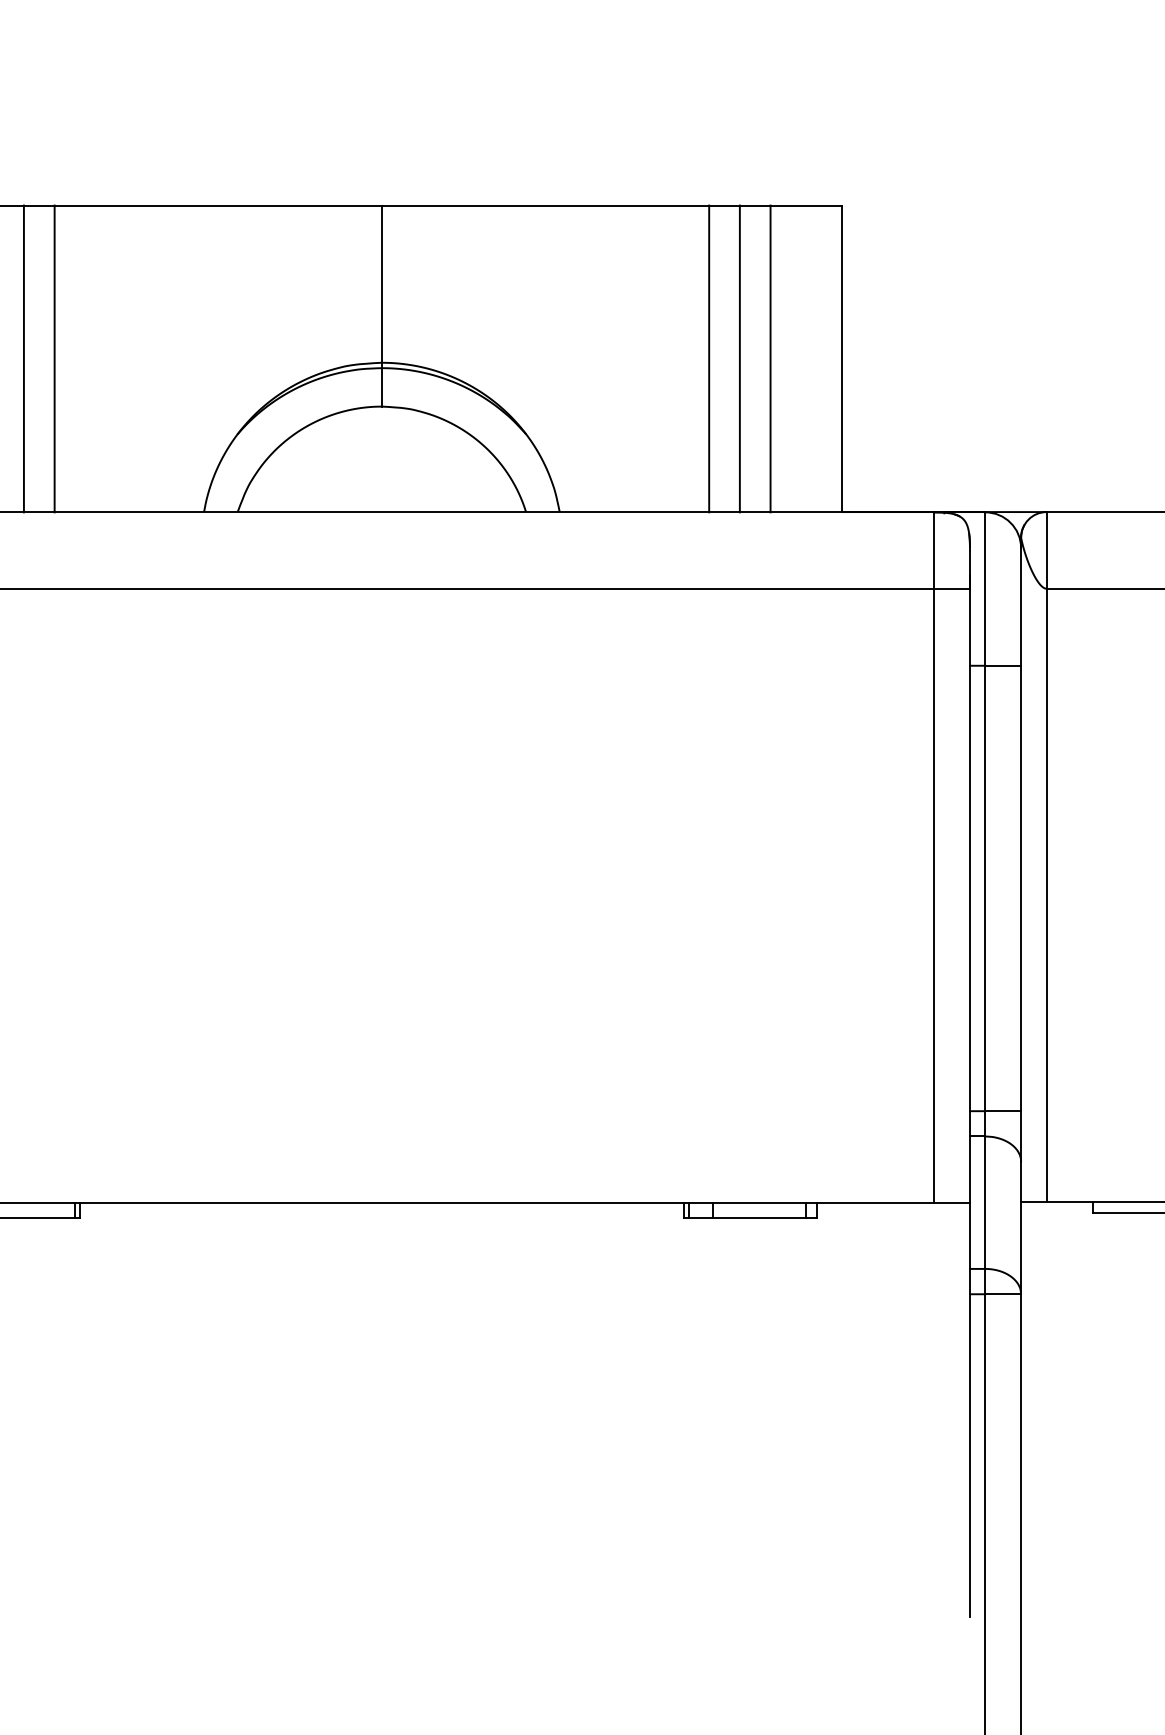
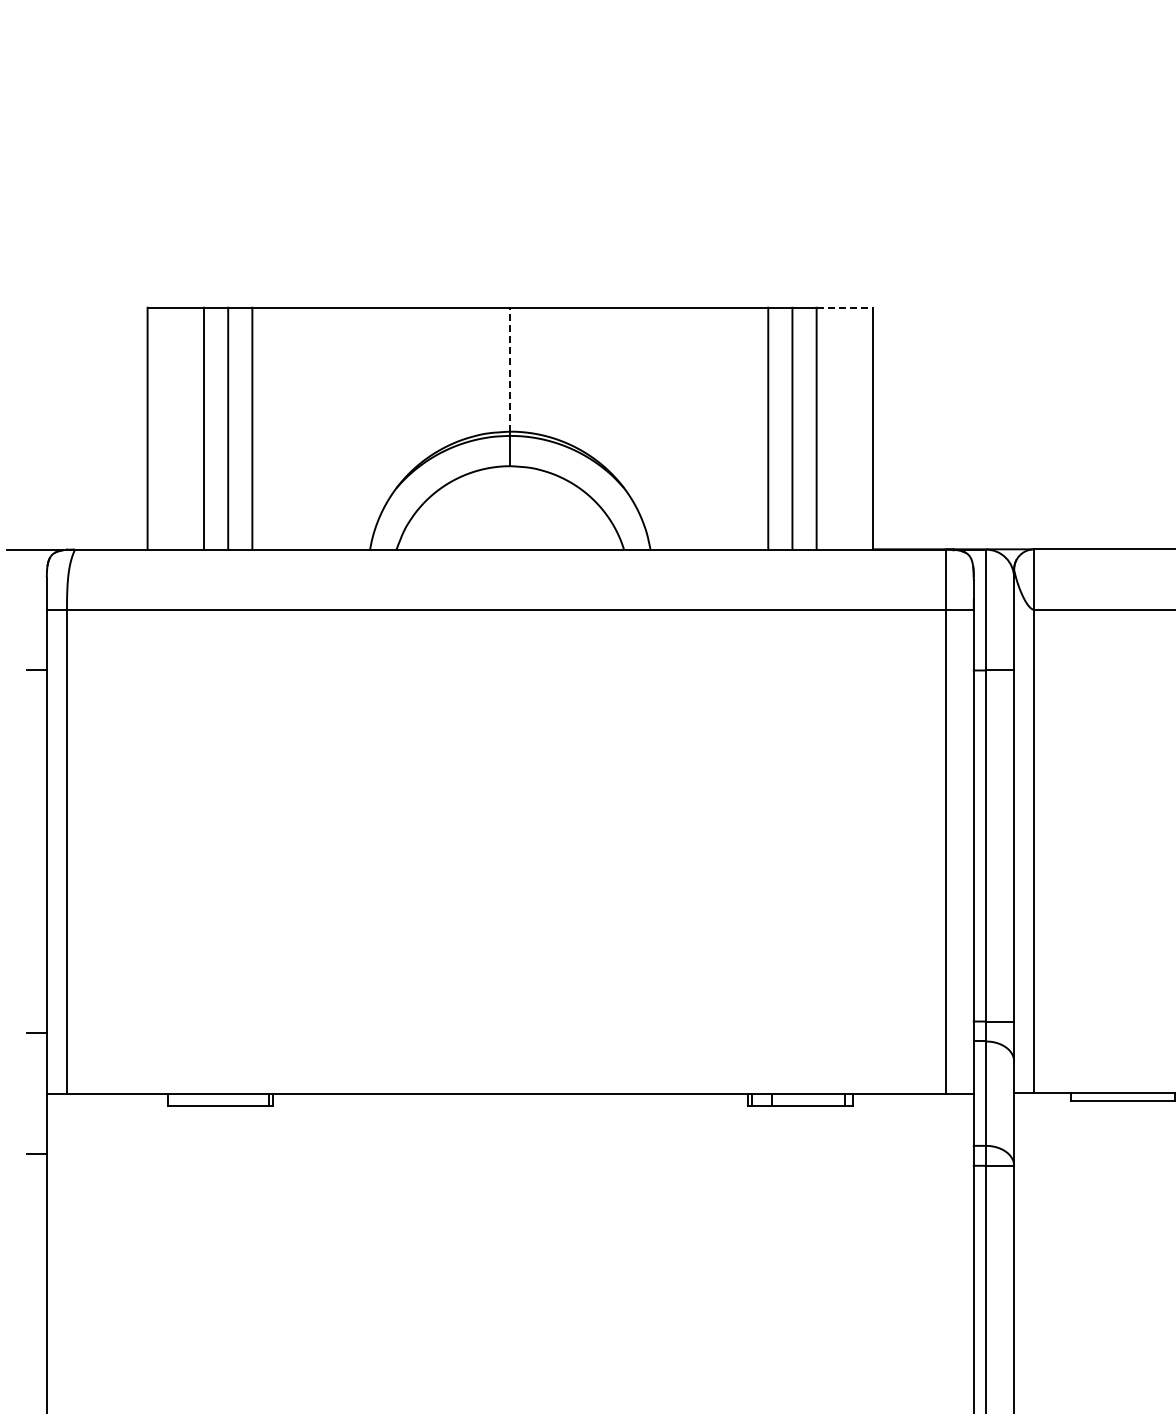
line: (807, 205) -> (845, 307), solid -> dashed
line: (382, 283) -> (510, 369), solid -> dashed

